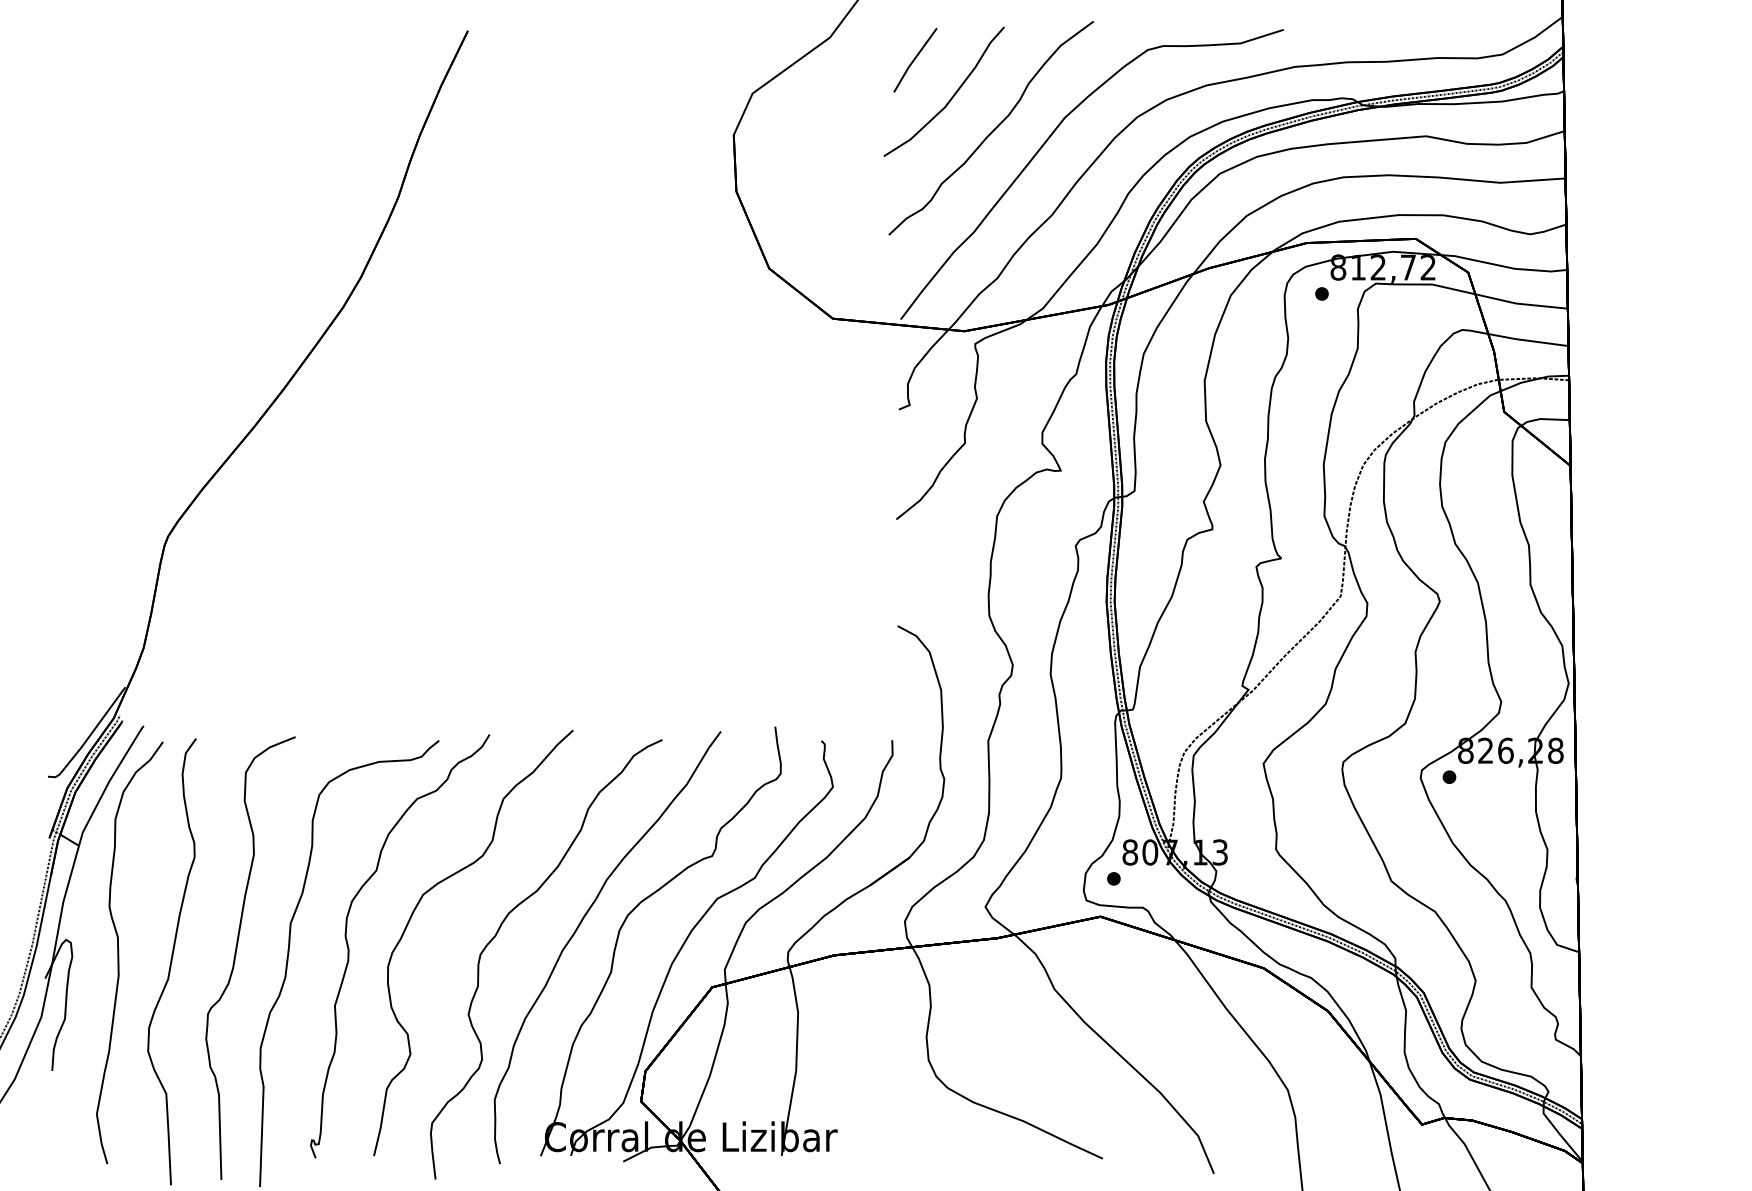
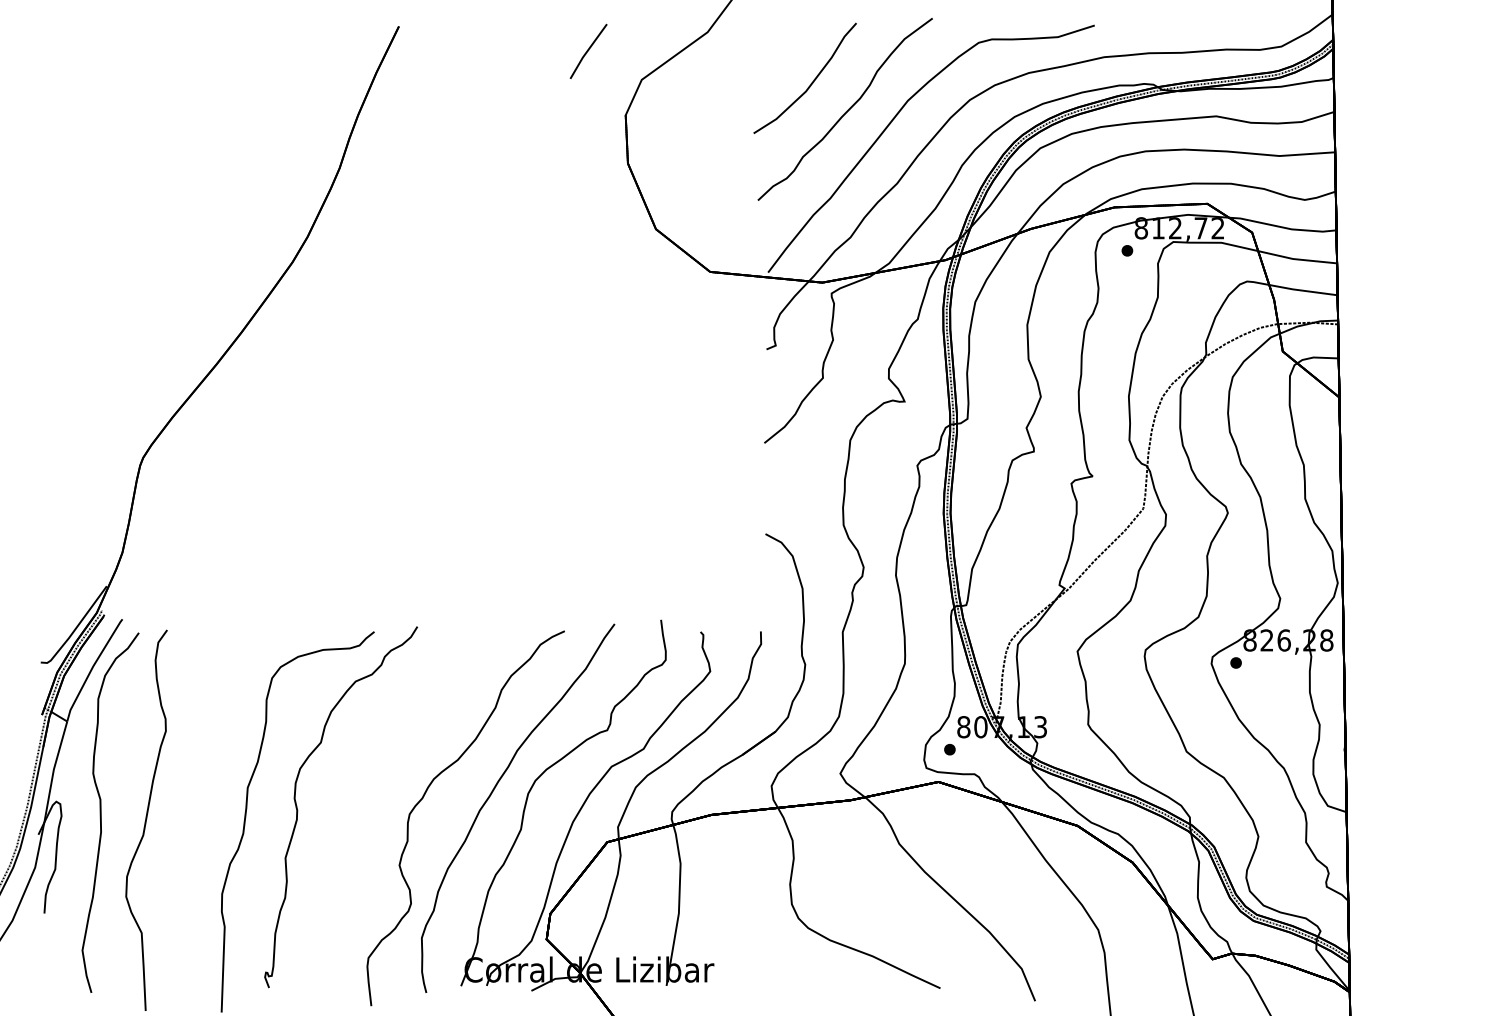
part: (915, 59) -> (588, 50), moved
part: (414, 912) -> (353, 778), removed
curve: (236, 957) -> (201, 816), removed

